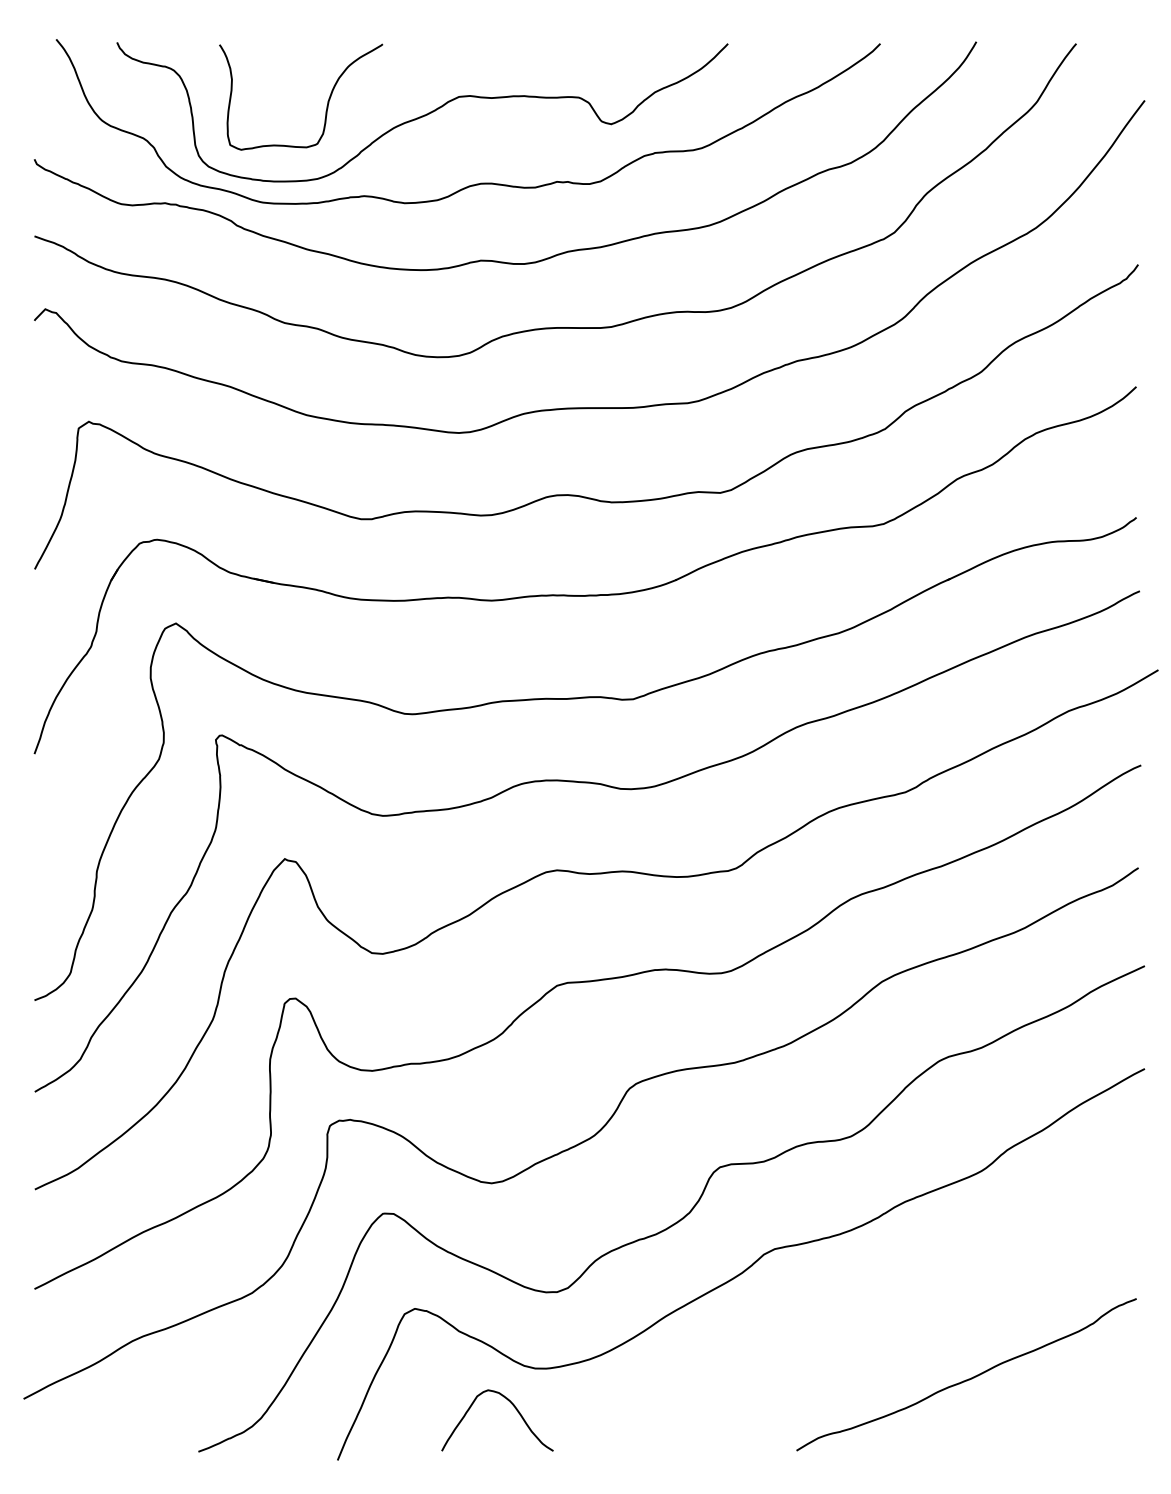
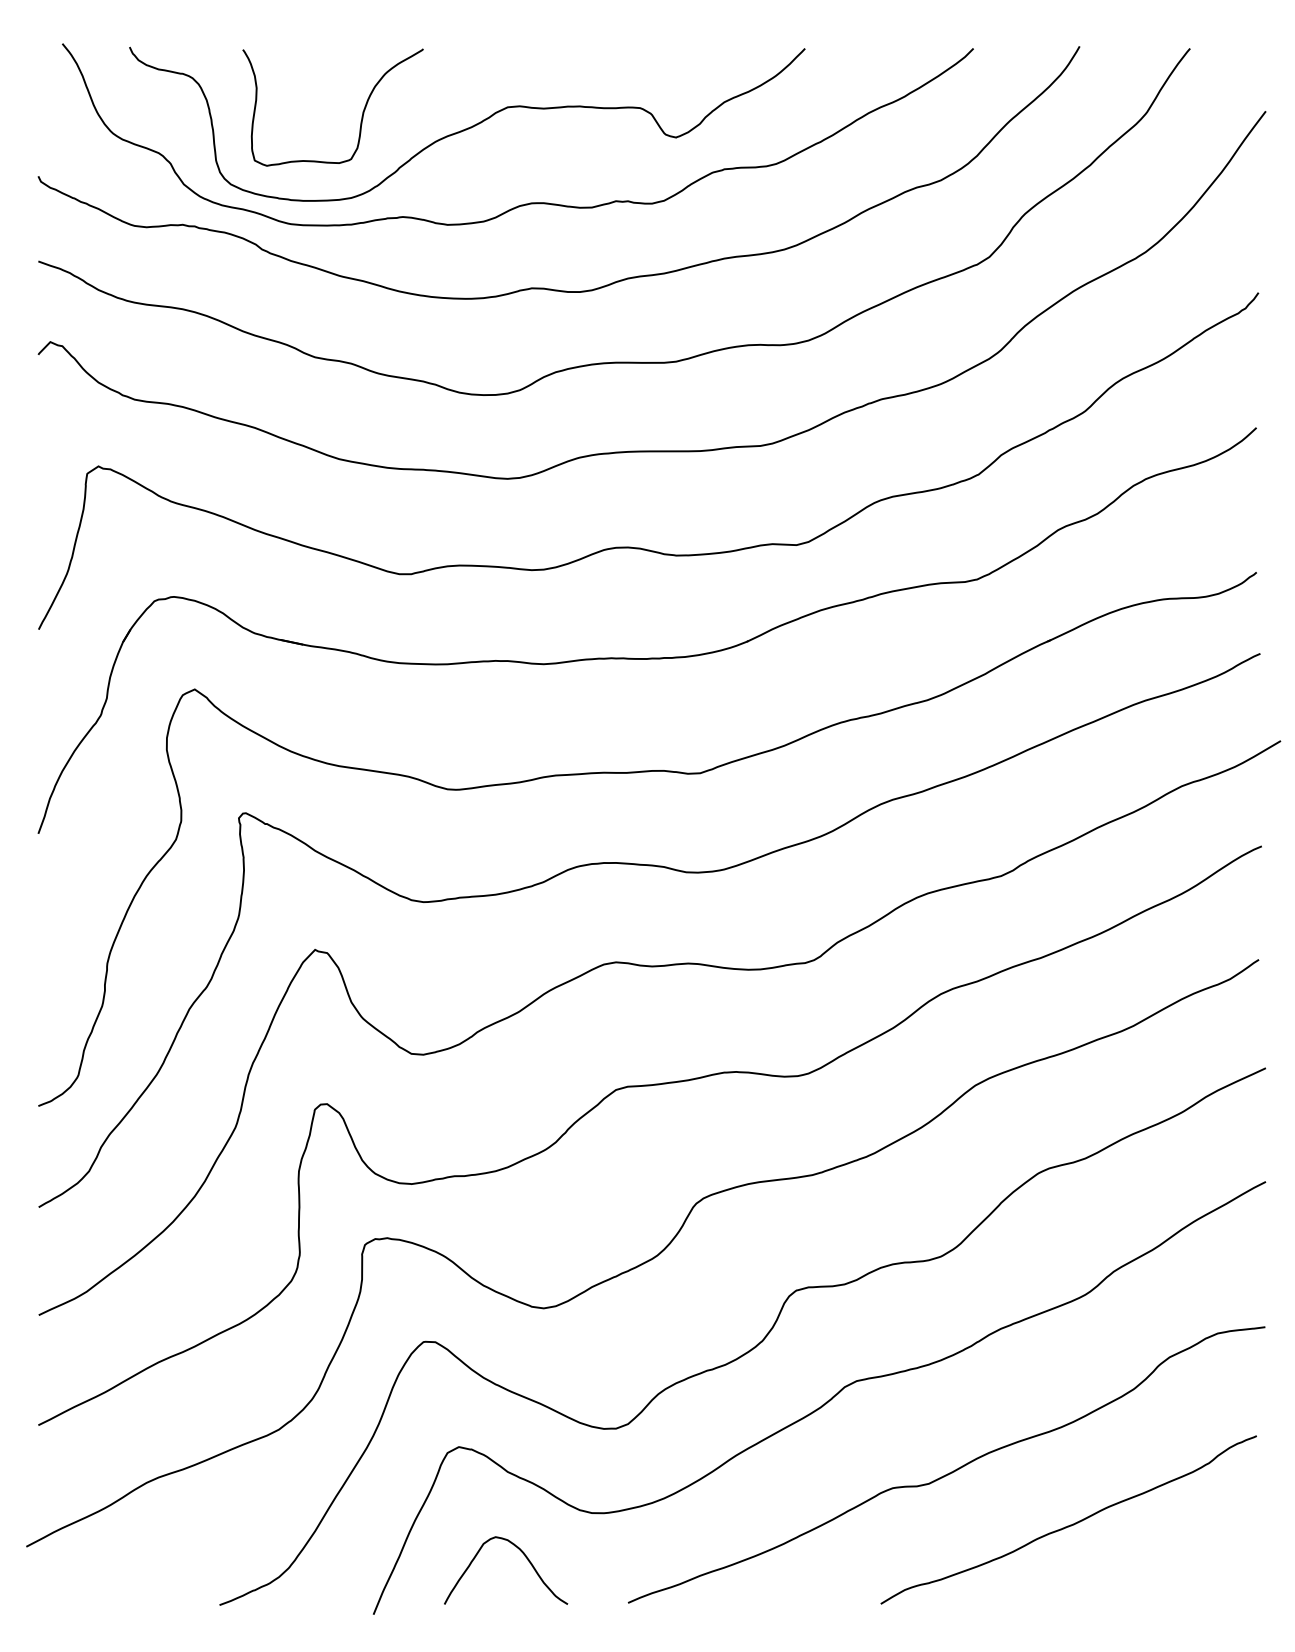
curve: (859, 1331) -> (950, 1472), added
curve: (515, 1409) -> (525, 1558), moved

